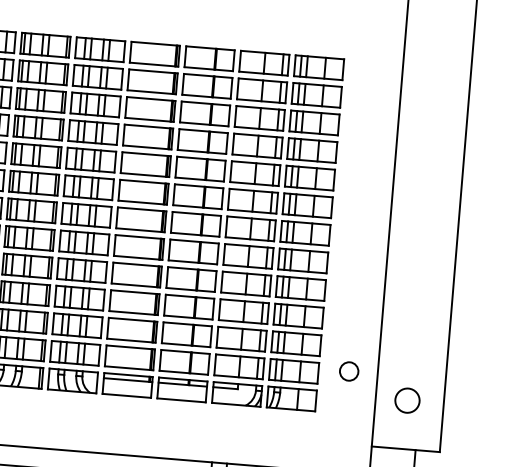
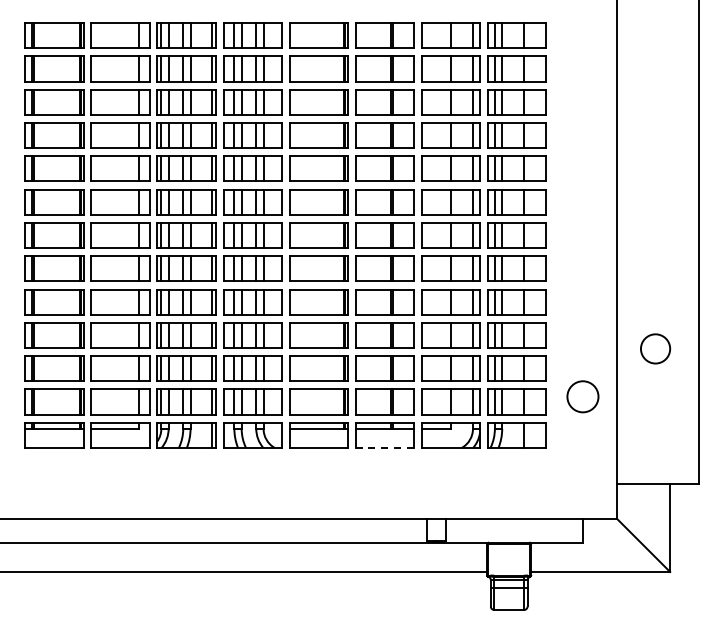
circle: (348, 371) -> (582, 396), size x1.4
line: (182, 400) -> (385, 447), solid -> dashed
circle: (407, 400) -> (655, 348), moved

